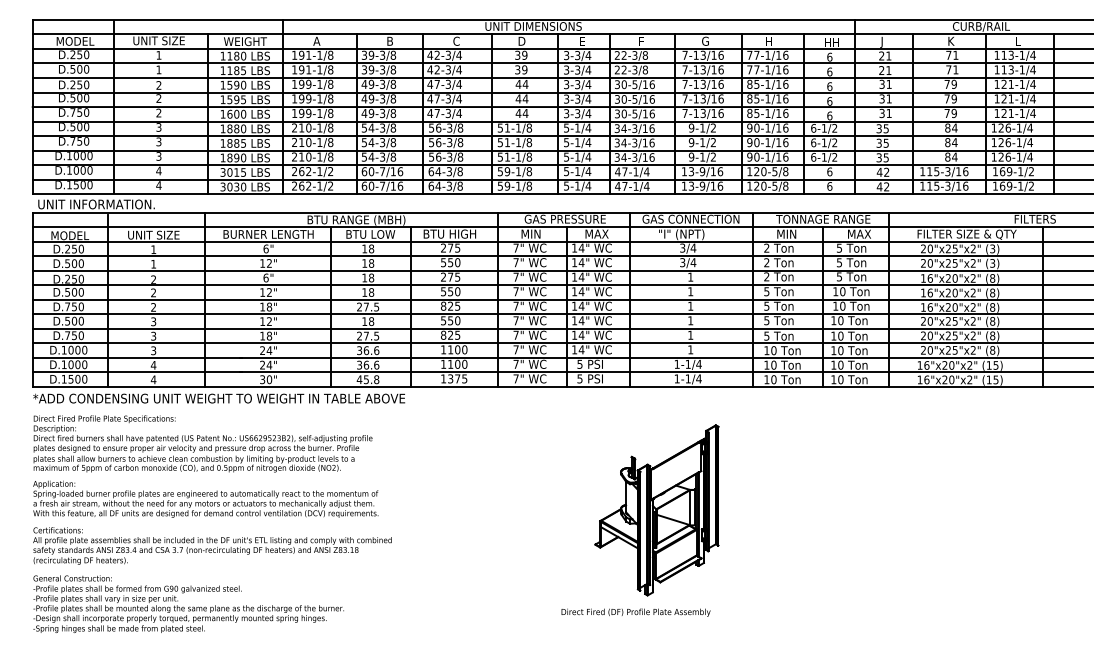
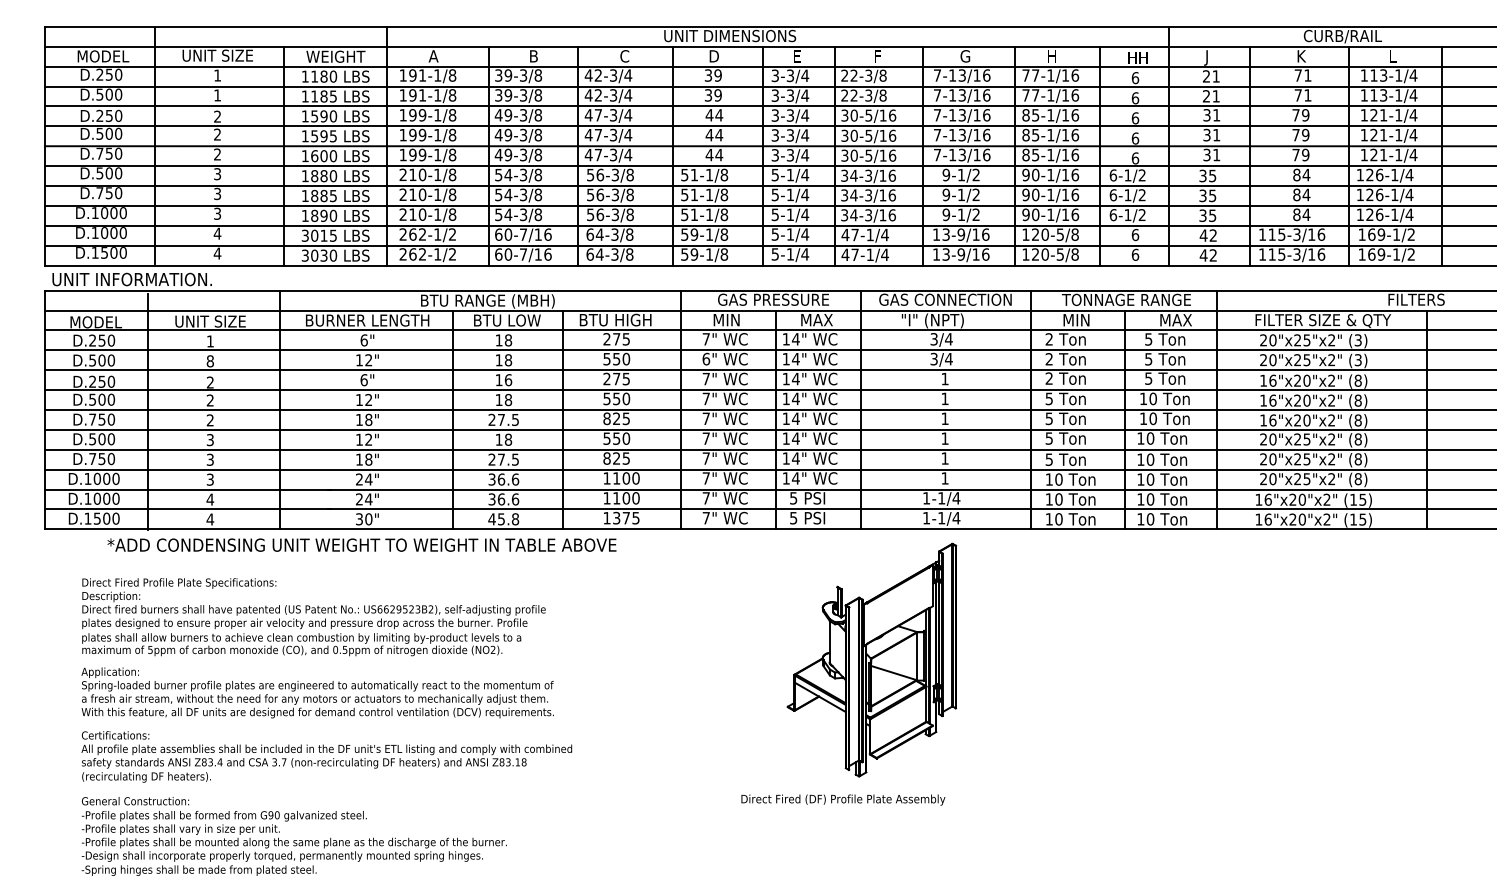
text: (516, 262) -> (706, 358), 7" -> 6"
text: (153, 264) -> (209, 361), 1 -> 8
text: (371, 278) -> (508, 380), 18 -> 16
text: (218, 398) -> (361, 544), moved
part: (640, 520) -> (849, 673), moved
text: (212, 523) -> (326, 726), moved

